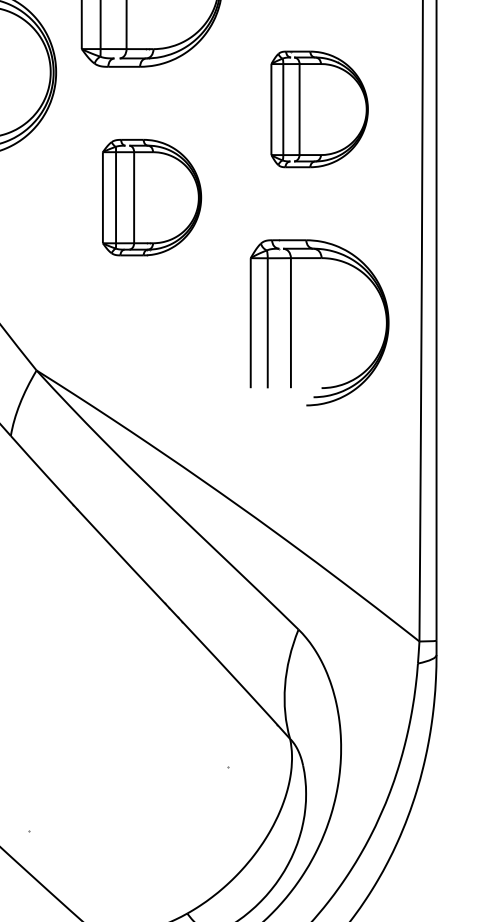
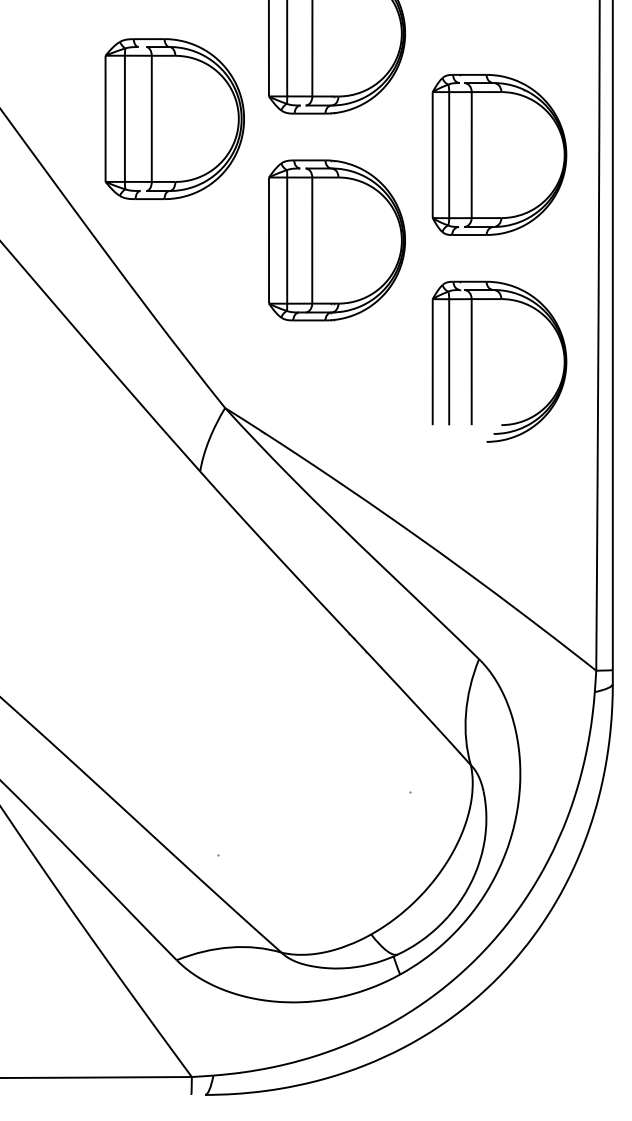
part: (319, 108) -> (499, 154), size x1.43
part: (151, 197) -> (336, 240), size x1.43

